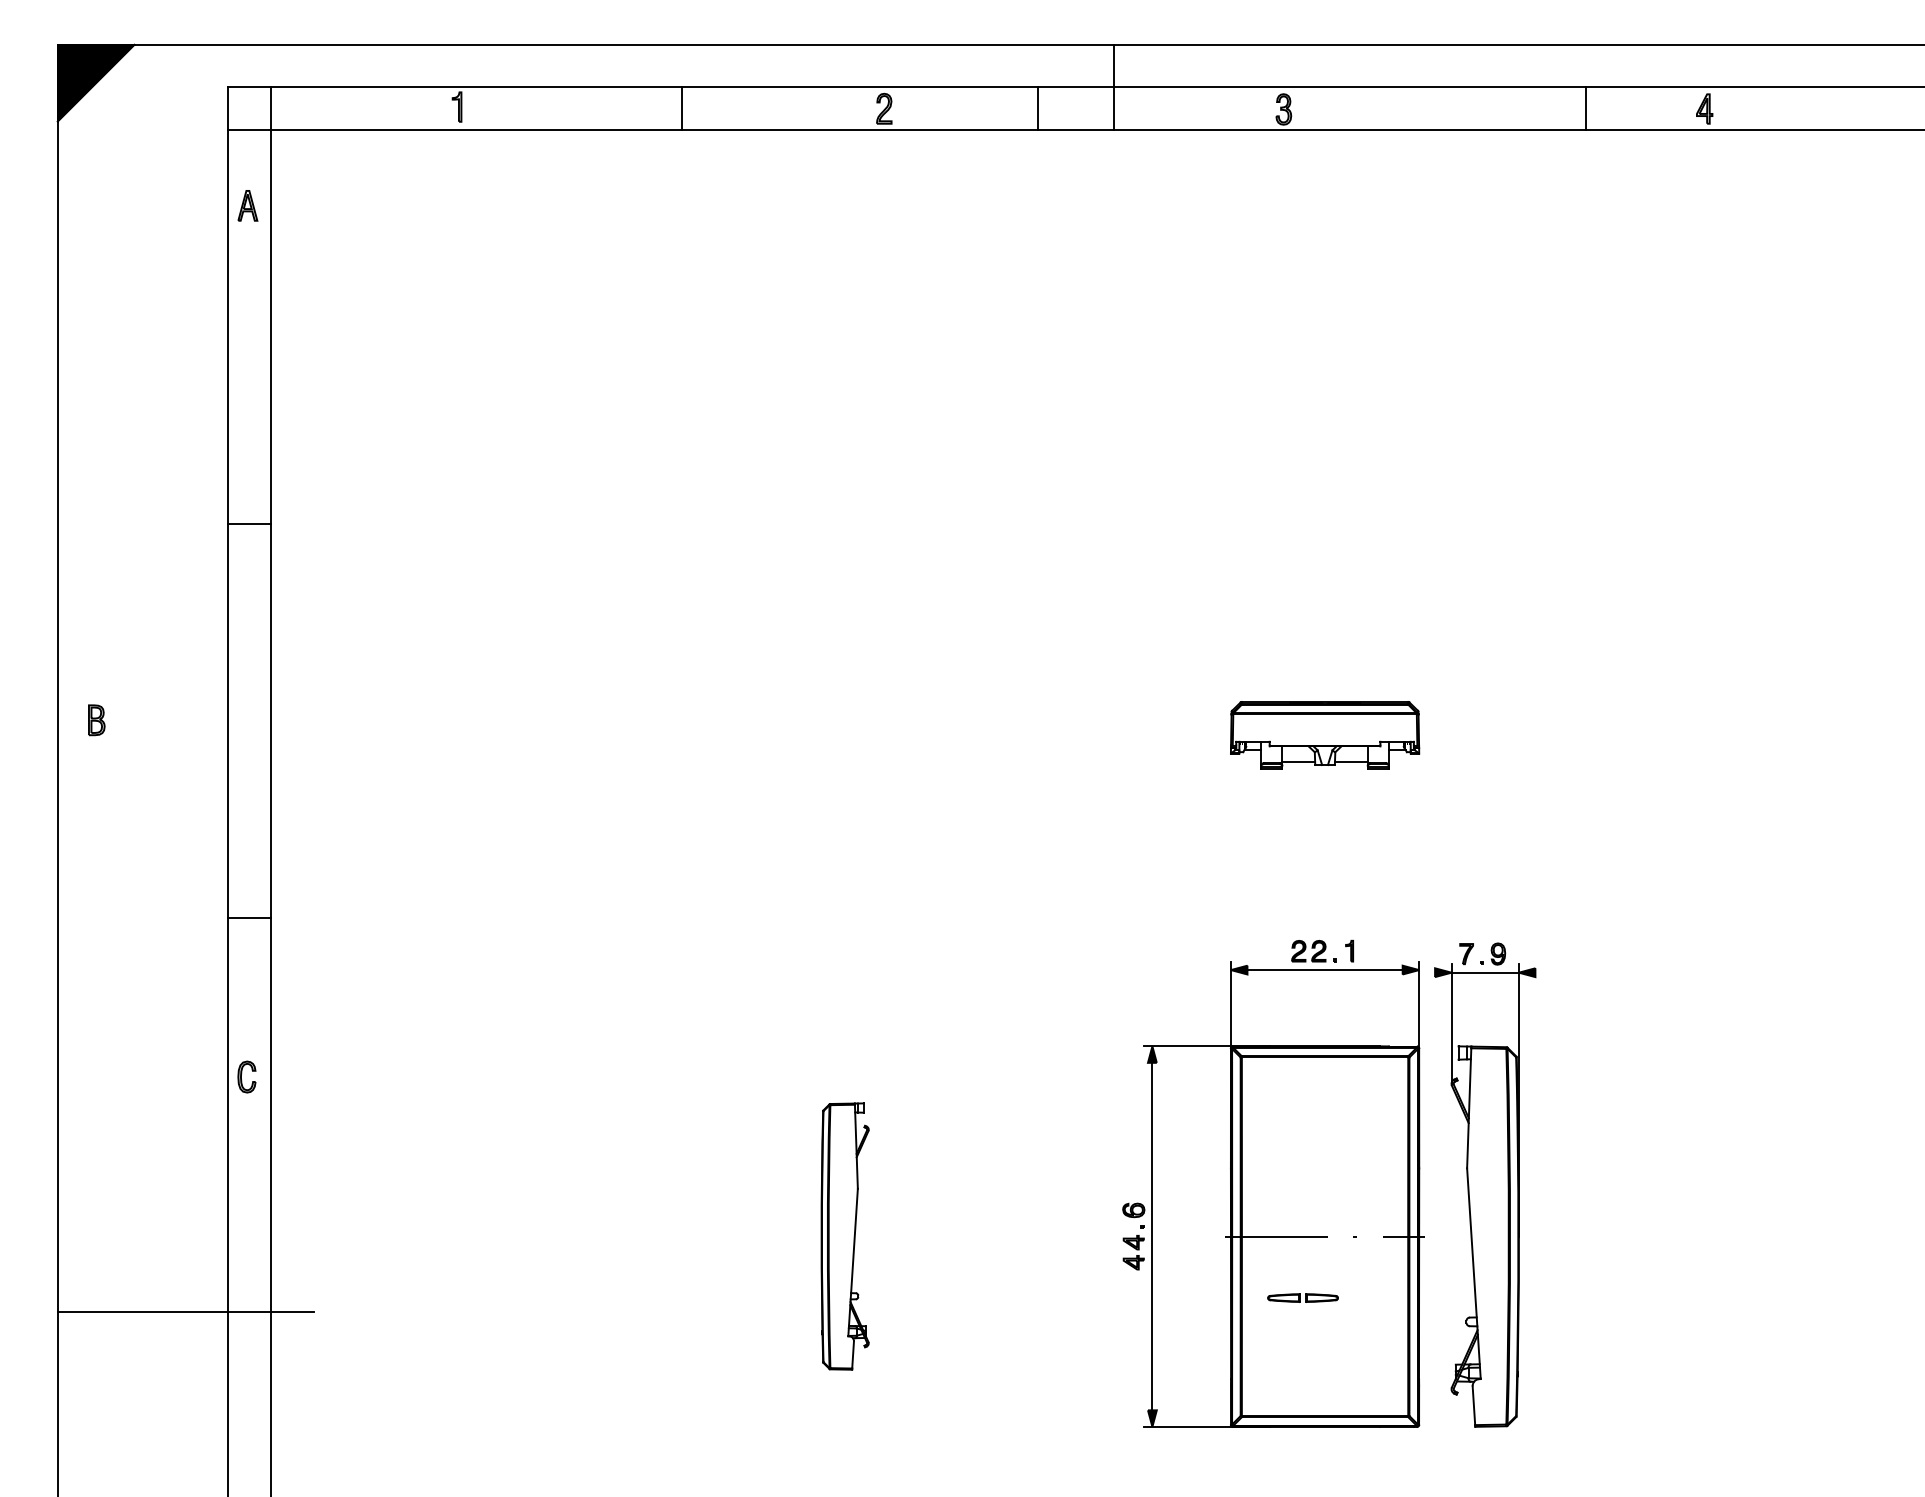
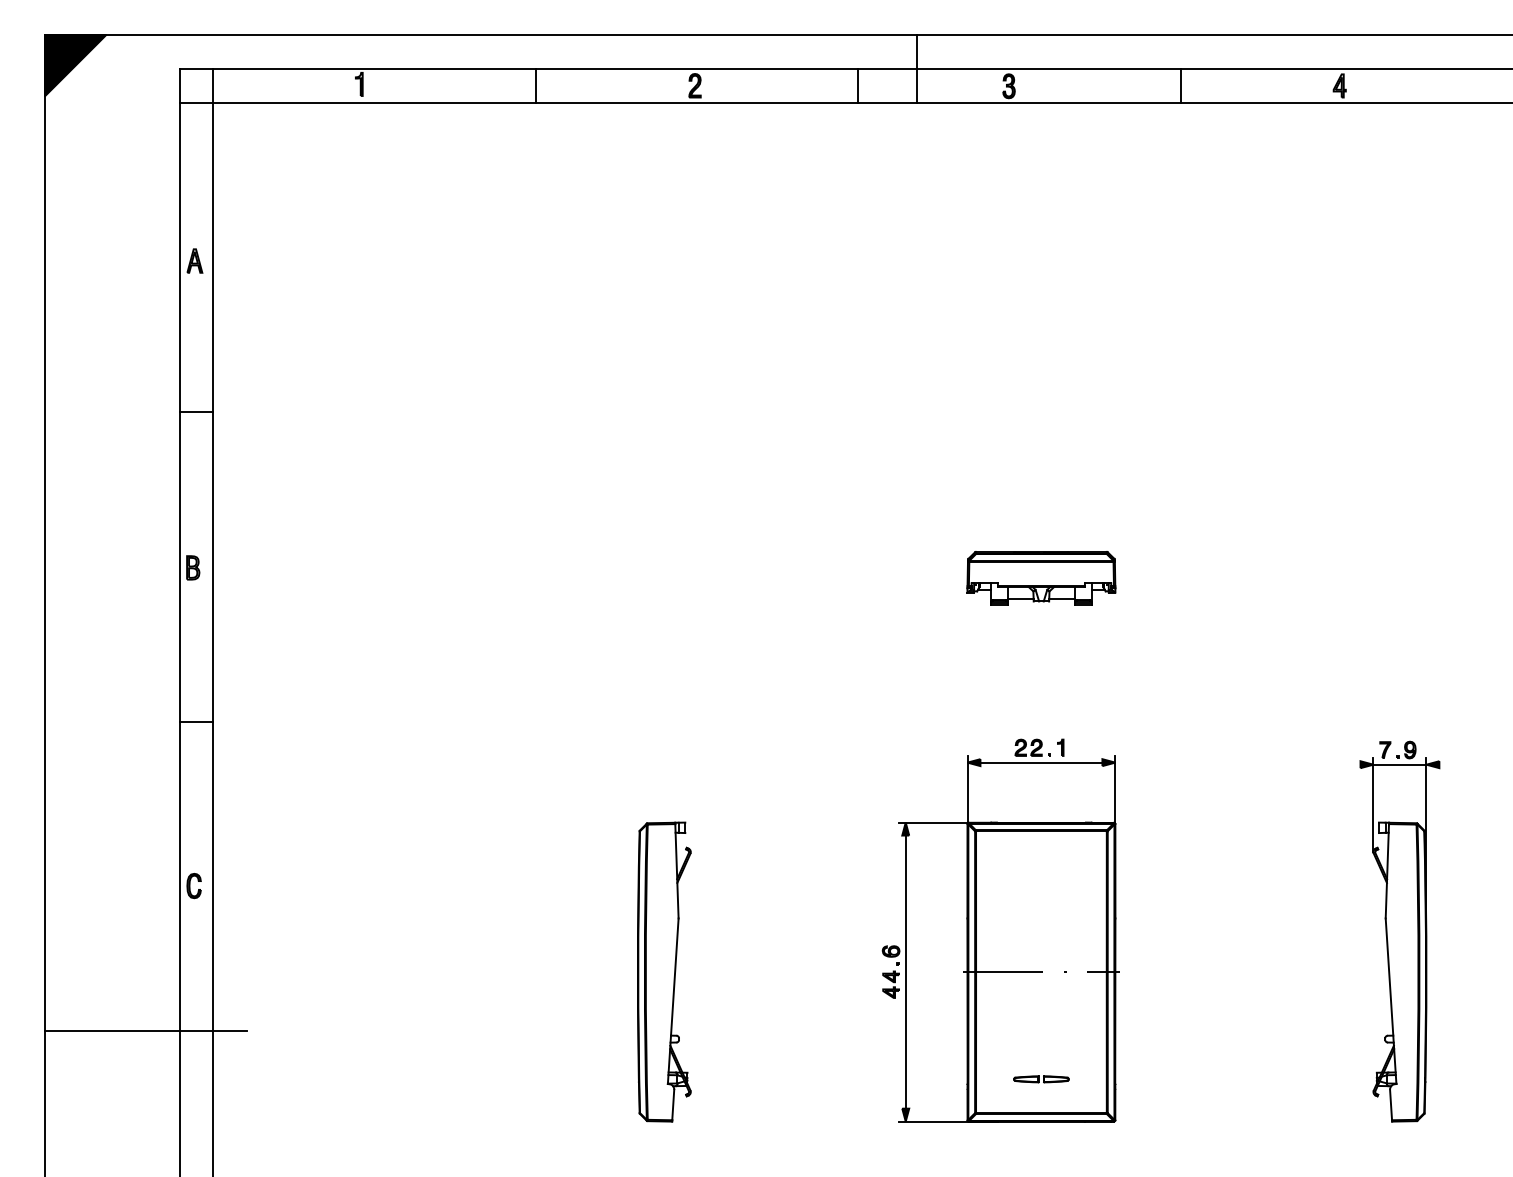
line: (1113, 87) -> (916, 69), moved
line: (1038, 108) -> (858, 85), moved
line: (1585, 108) -> (1180, 85), moved
part: (247, 205) -> (194, 260), moved
part: (96, 720) -> (193, 568), moved
part: (246, 1076) -> (193, 885), moved
part: (1485, 1184) -> (1400, 931), moved
part: (844, 1236) -> (663, 972), size x1.43
part: (1302, 1297) -> (1040, 1078), moved

